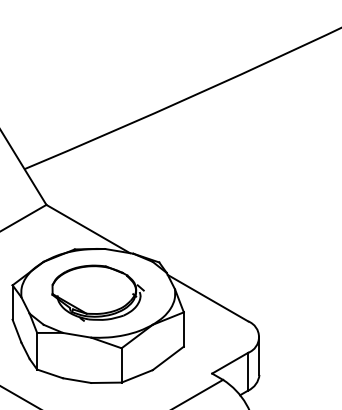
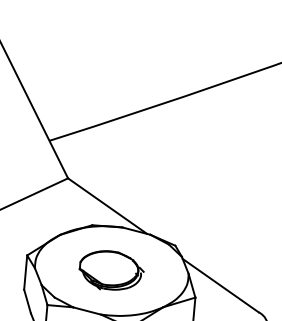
part: (97, 292) -> (111, 270), size x0.7

